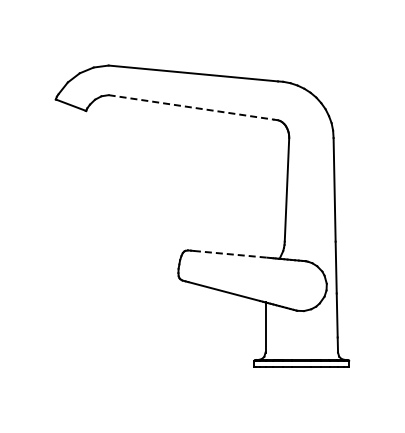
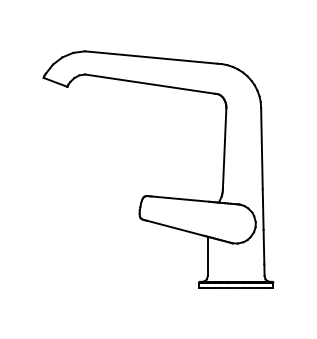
line: (191, 107) -> (149, 84), dashed -> solid
line: (231, 254) -> (181, 199), dashed -> solid

